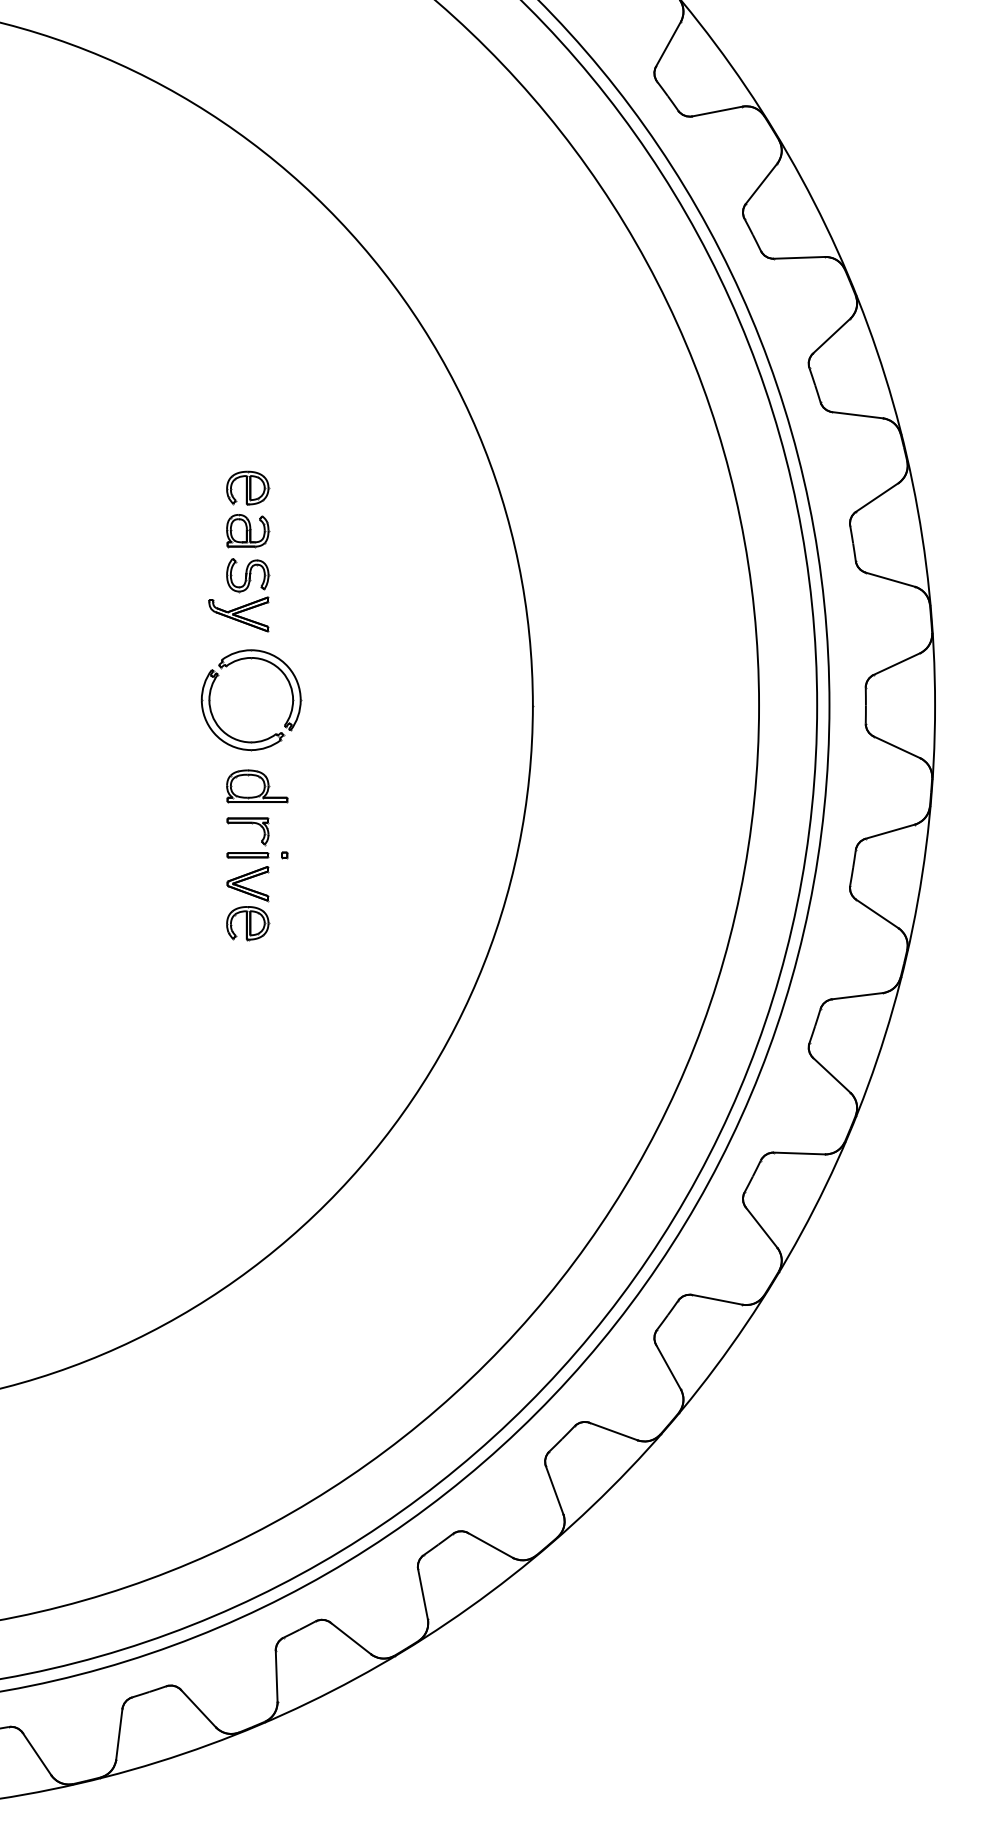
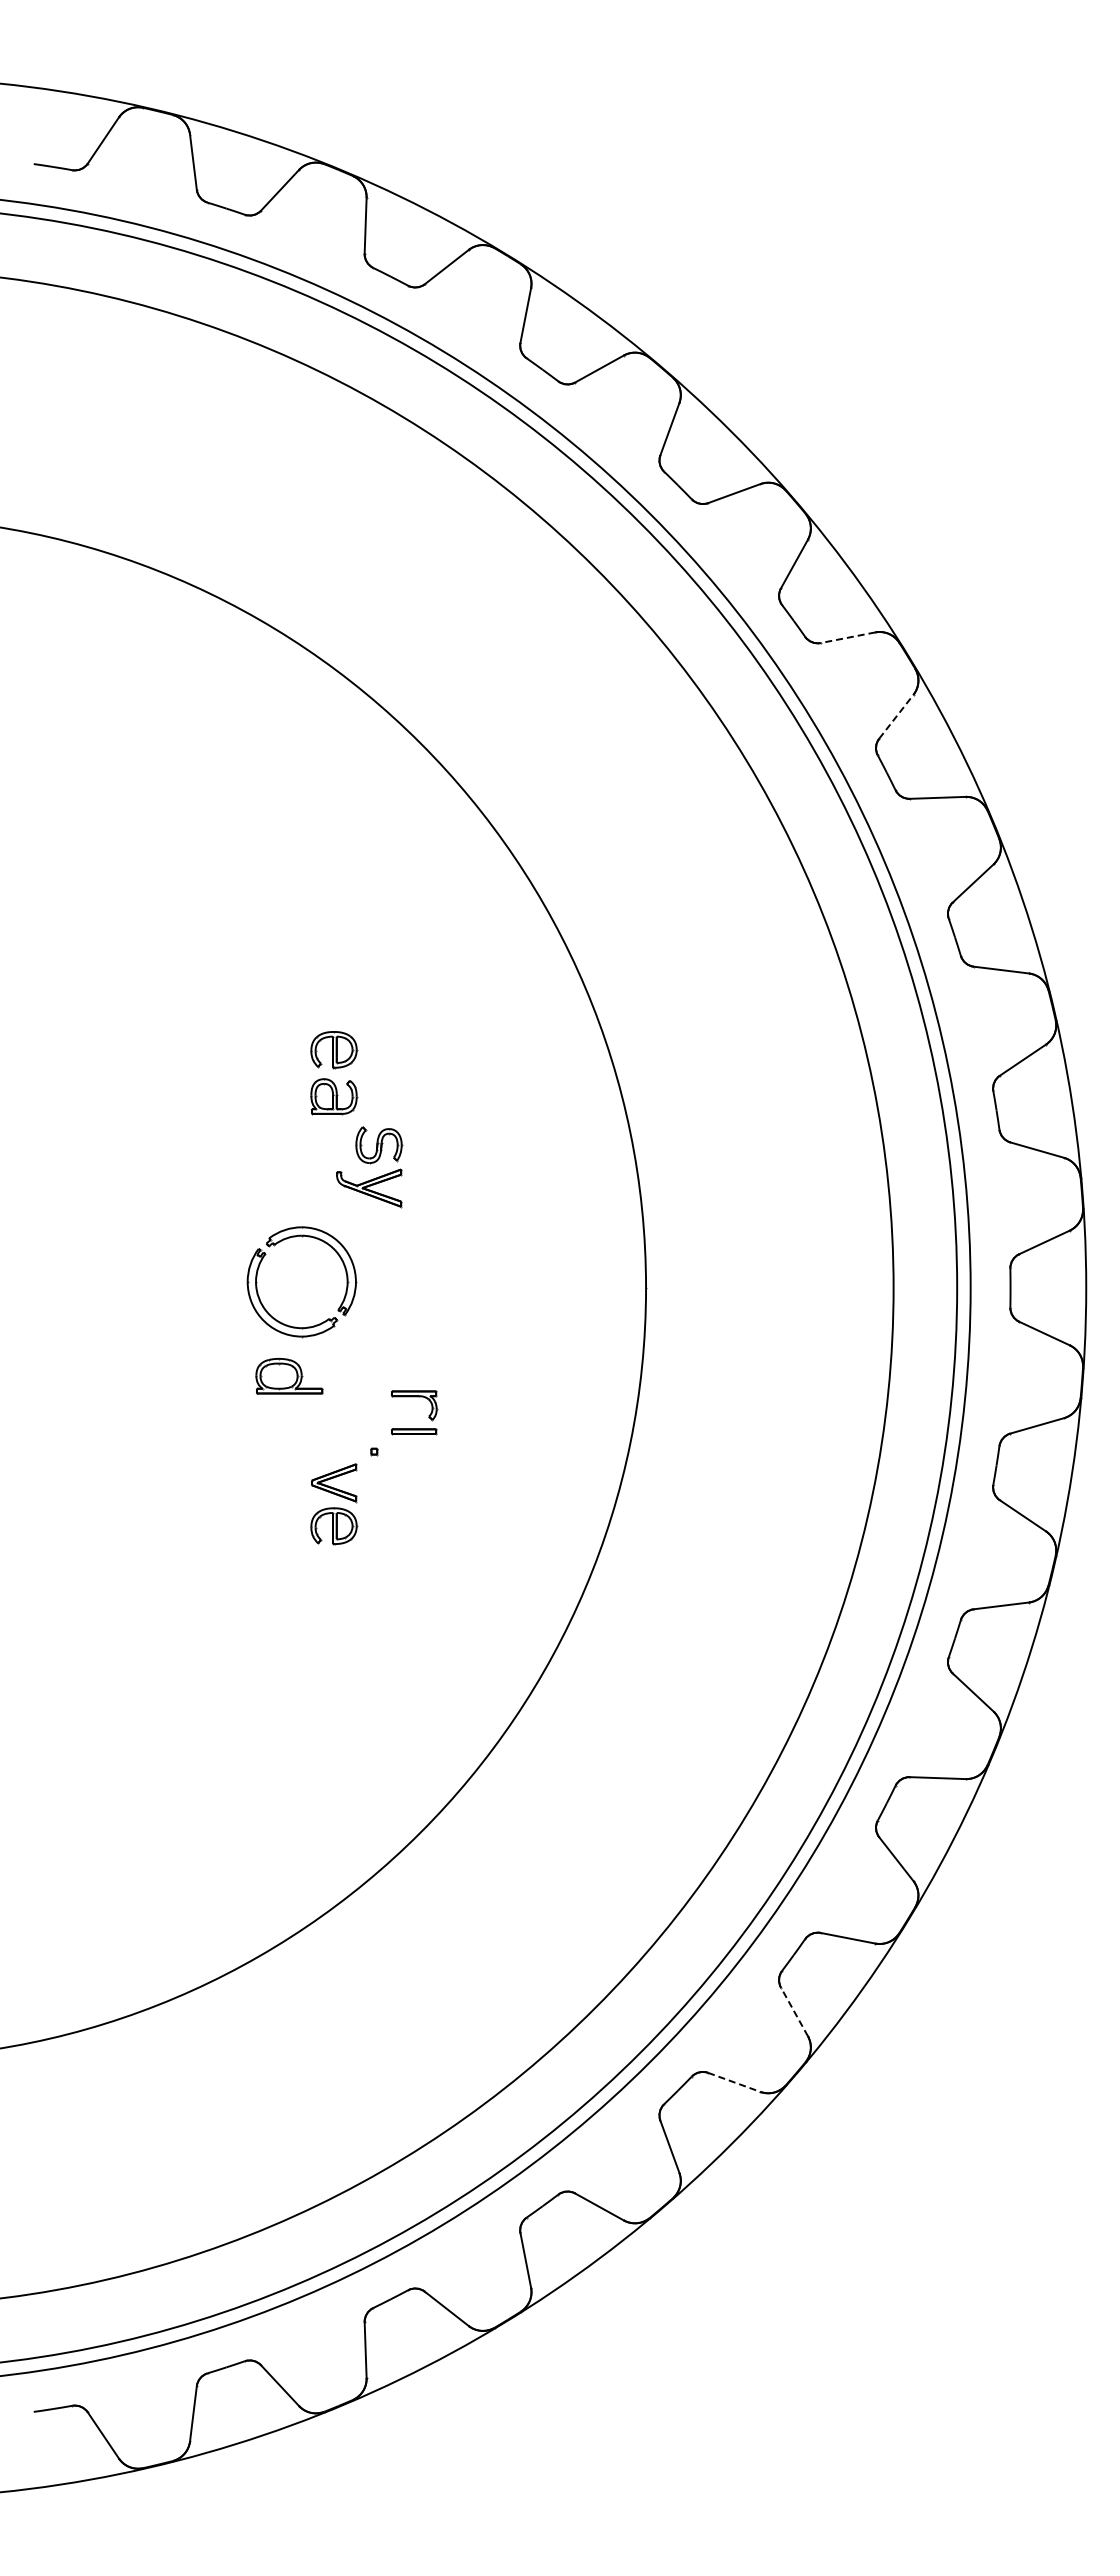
line: (717, 111) -> (848, 637), solid -> dashed
line: (761, 183) -> (896, 716), solid -> dashed
part: (239, 595) -> (369, 1167), moved
part: (210, 700) -> (257, 1282), moved
part: (257, 786) -> (289, 1376), moved
part: (261, 840) -> (428, 1415), moved
line: (668, 1366) -> (794, 2011), solid -> dashed
line: (613, 1431) -> (734, 2082), solid -> dashed

